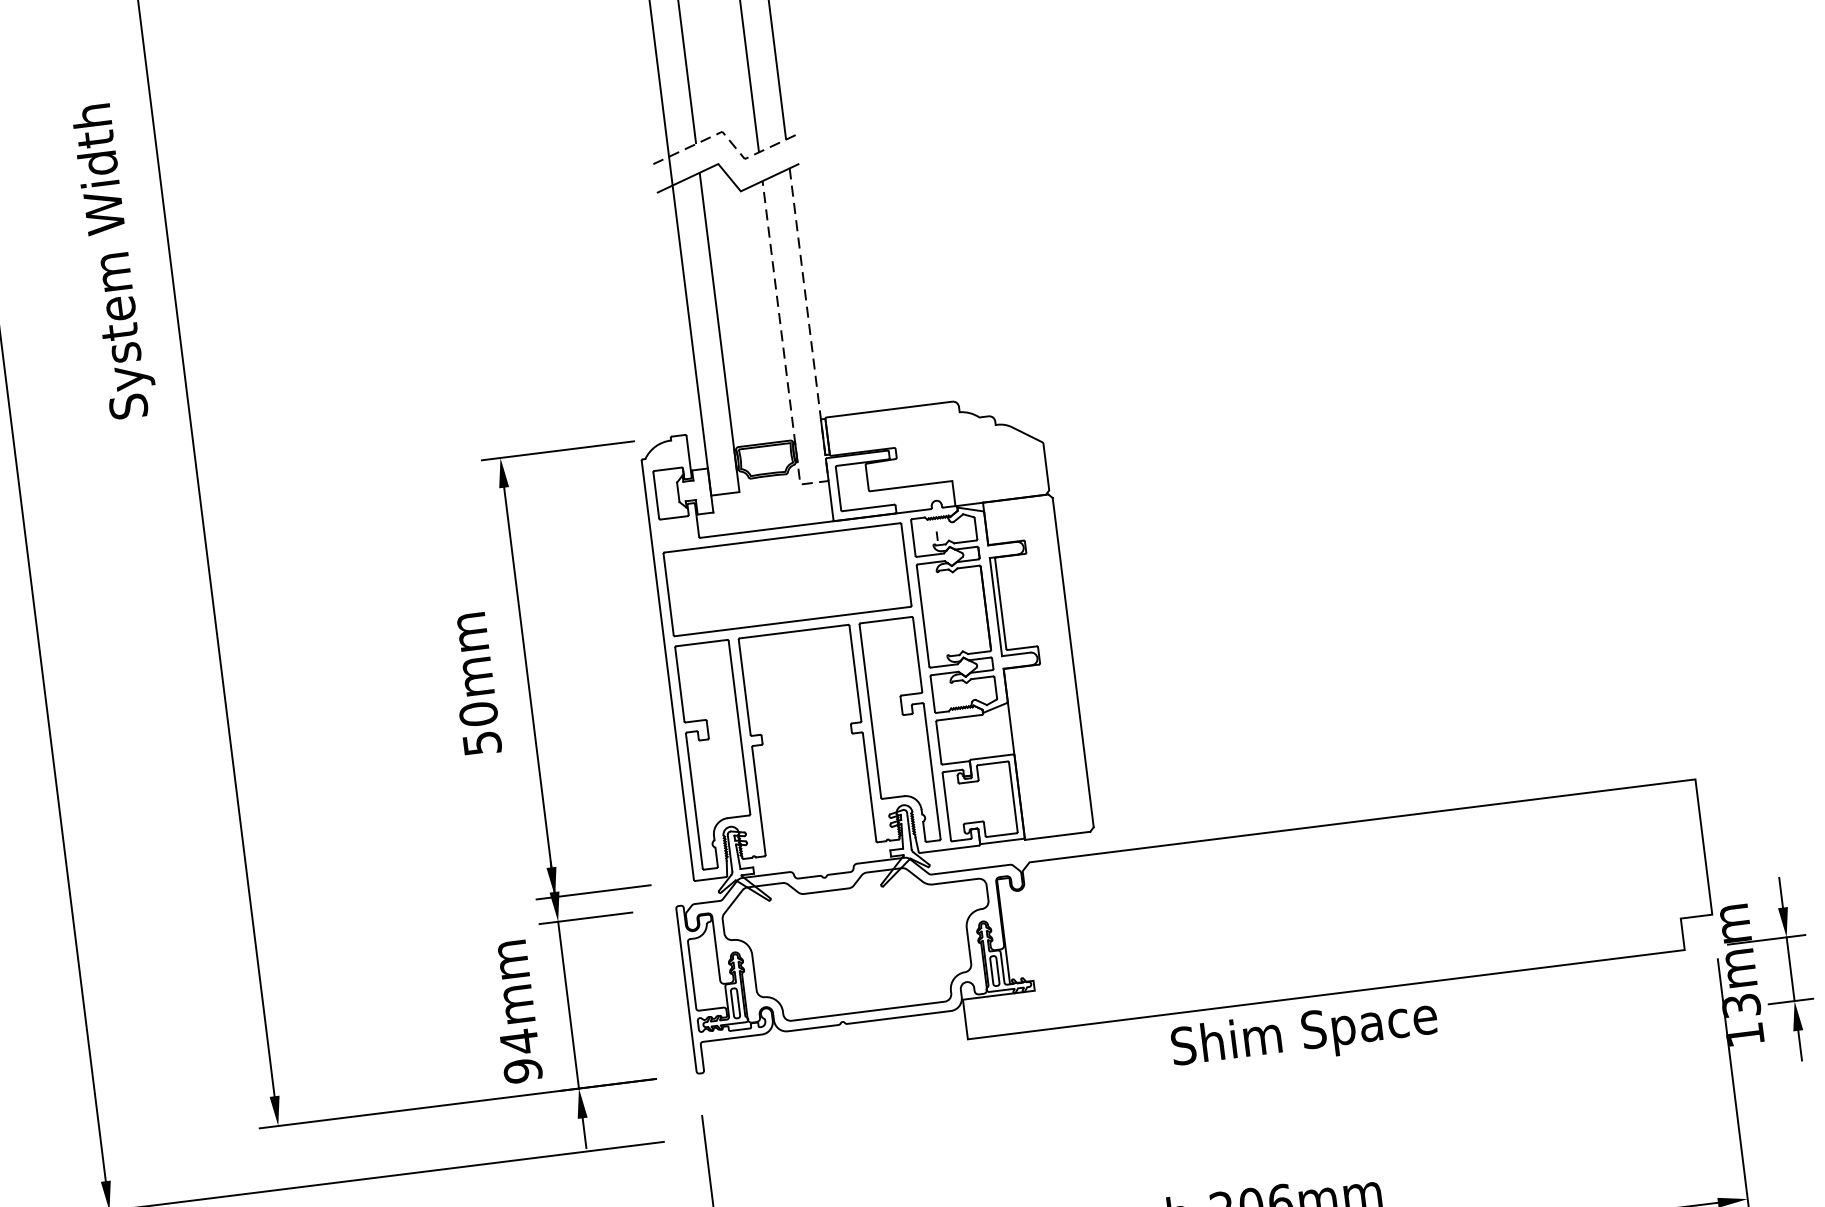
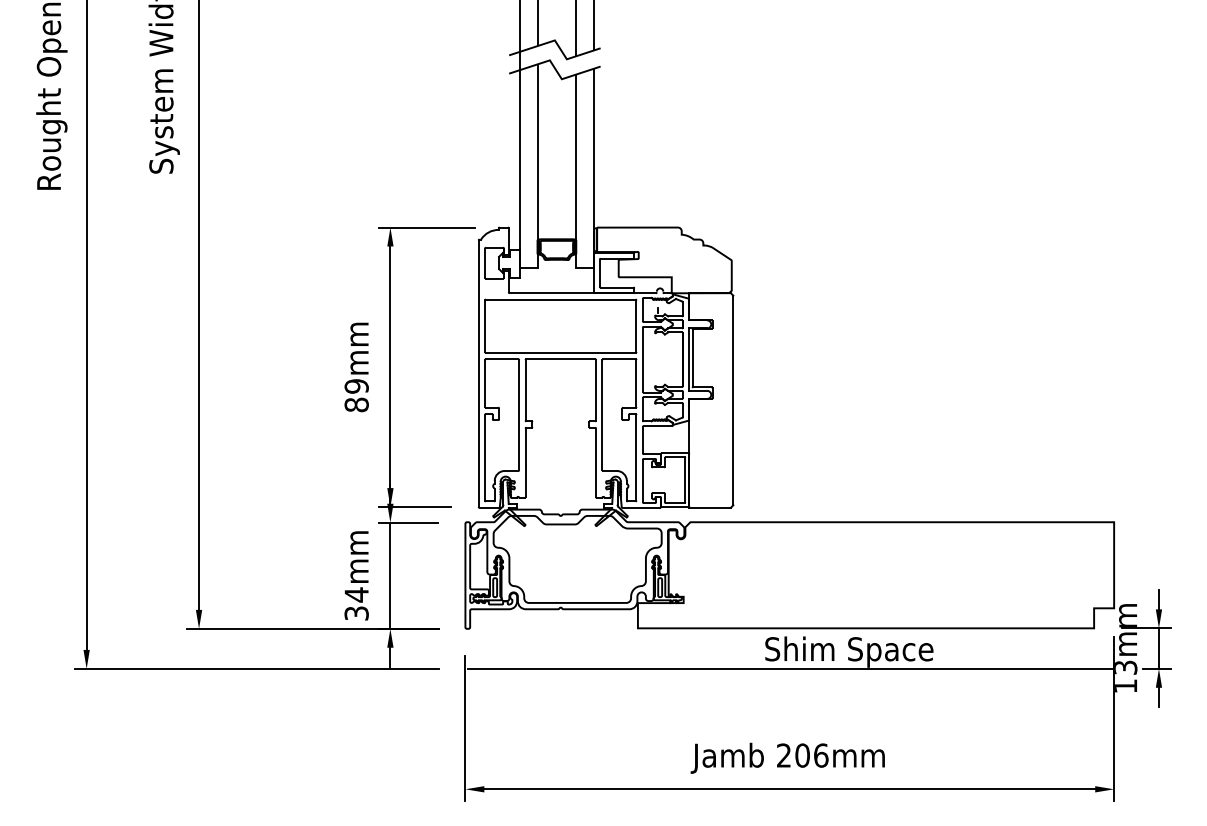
line: (727, 137) -> (557, 44), dashed -> solid
line: (817, 482) -> (587, 267), dashed -> solid
text: (480, 728) -> (356, 395), 50mm -> 89mm
text: (522, 1071) -> (356, 613), 94mm -> 34mm
line: (1215, 1072) -> (790, 668), added

